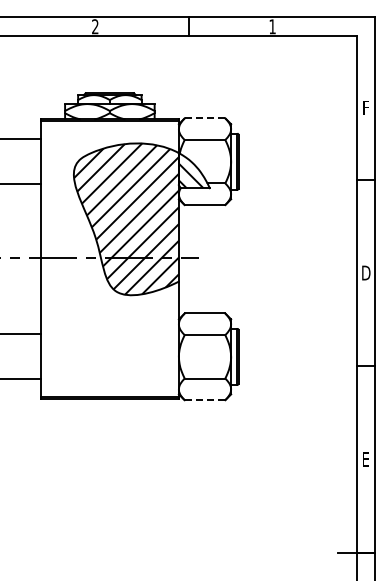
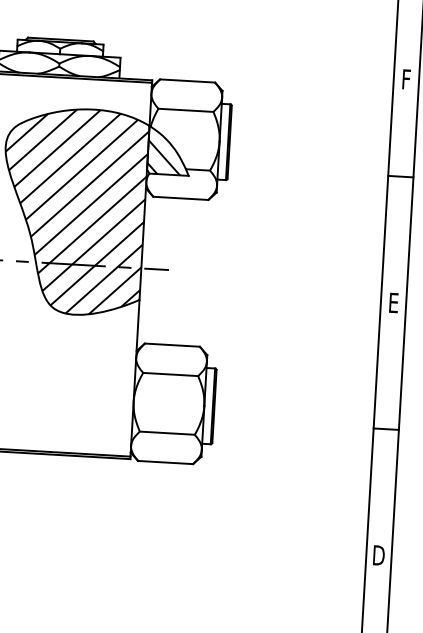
line: (205, 118) -> (188, 81), dashed -> solid
text: (366, 272) -> (394, 302), D -> E
line: (205, 400) -> (166, 462), dashed -> solid
text: (366, 459) -> (379, 555), E -> D

